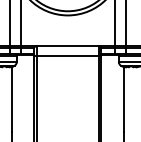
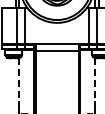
line: (11, 99) -> (18, 80), solid -> dashed
line: (123, 99) -> (95, 80), solid -> dashed

